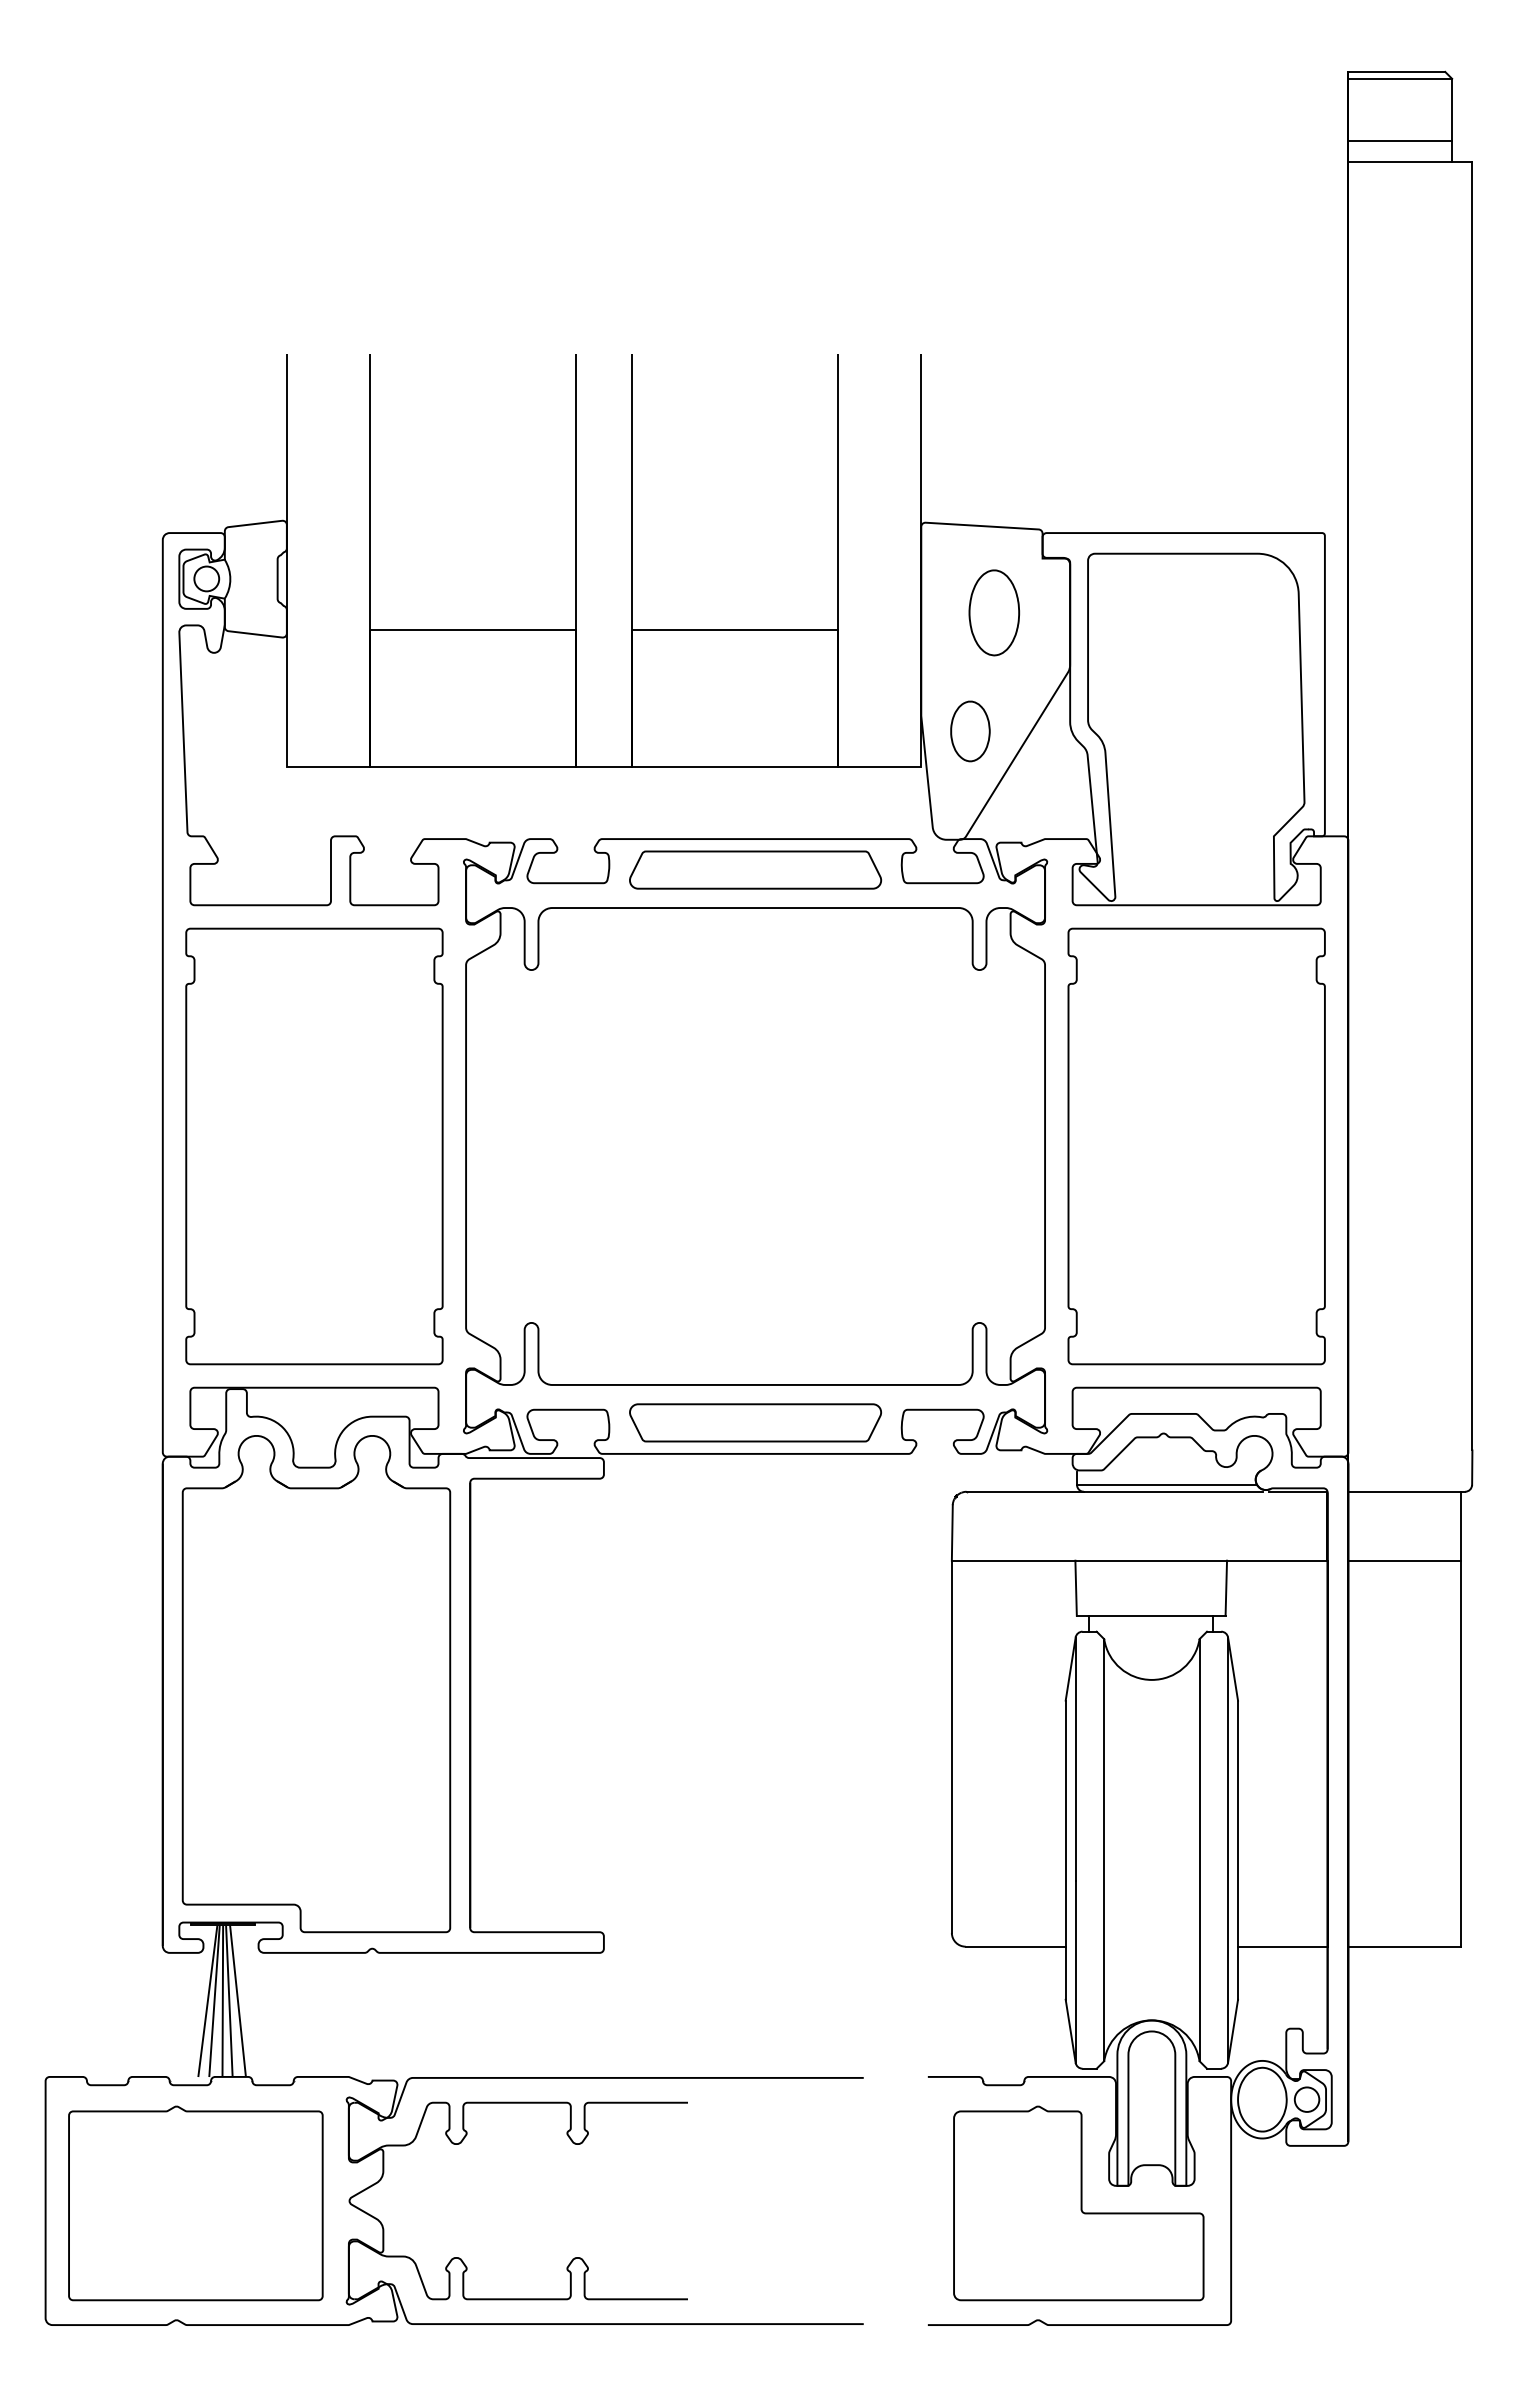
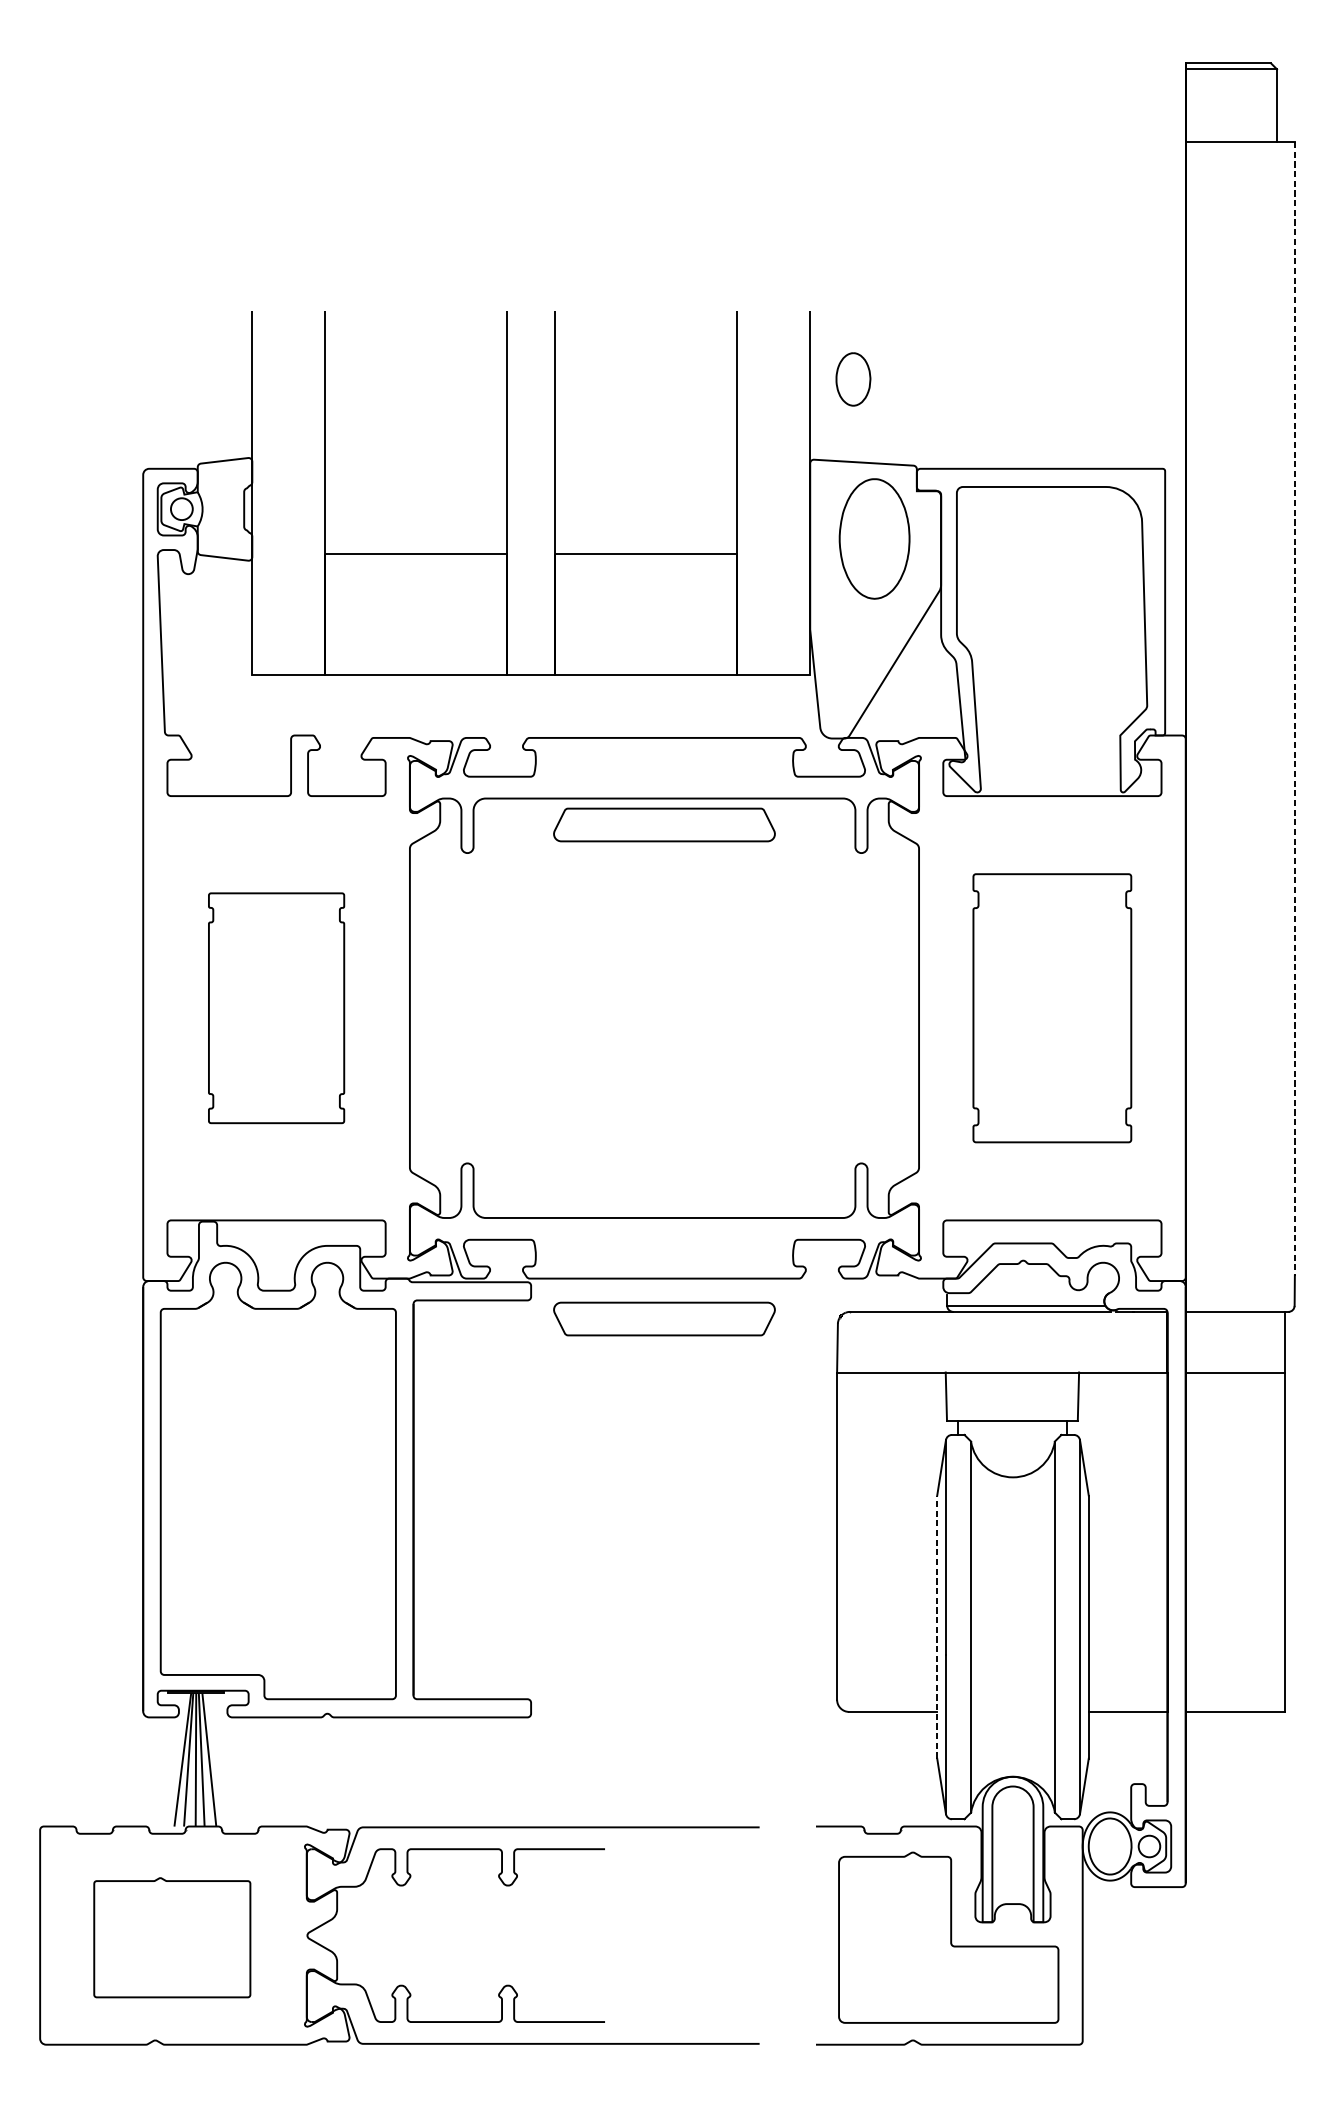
line: (1400, 140) -> (1231, 123), removed
part: (993, 612) -> (873, 538), size x1.6
part: (970, 731) -> (853, 379), moved
line: (1472, 806) -> (1294, 709), solid -> dashed
part: (755, 869) -> (664, 824), moved
part: (314, 1146) -> (276, 1008), size x0.6
part: (1196, 1146) -> (1052, 1008), size x0.7
part: (755, 1422) -> (664, 1318), moved
line: (1065, 1850) -> (937, 1627), solid -> dashed
part: (195, 2203) -> (171, 1937), size x0.7

